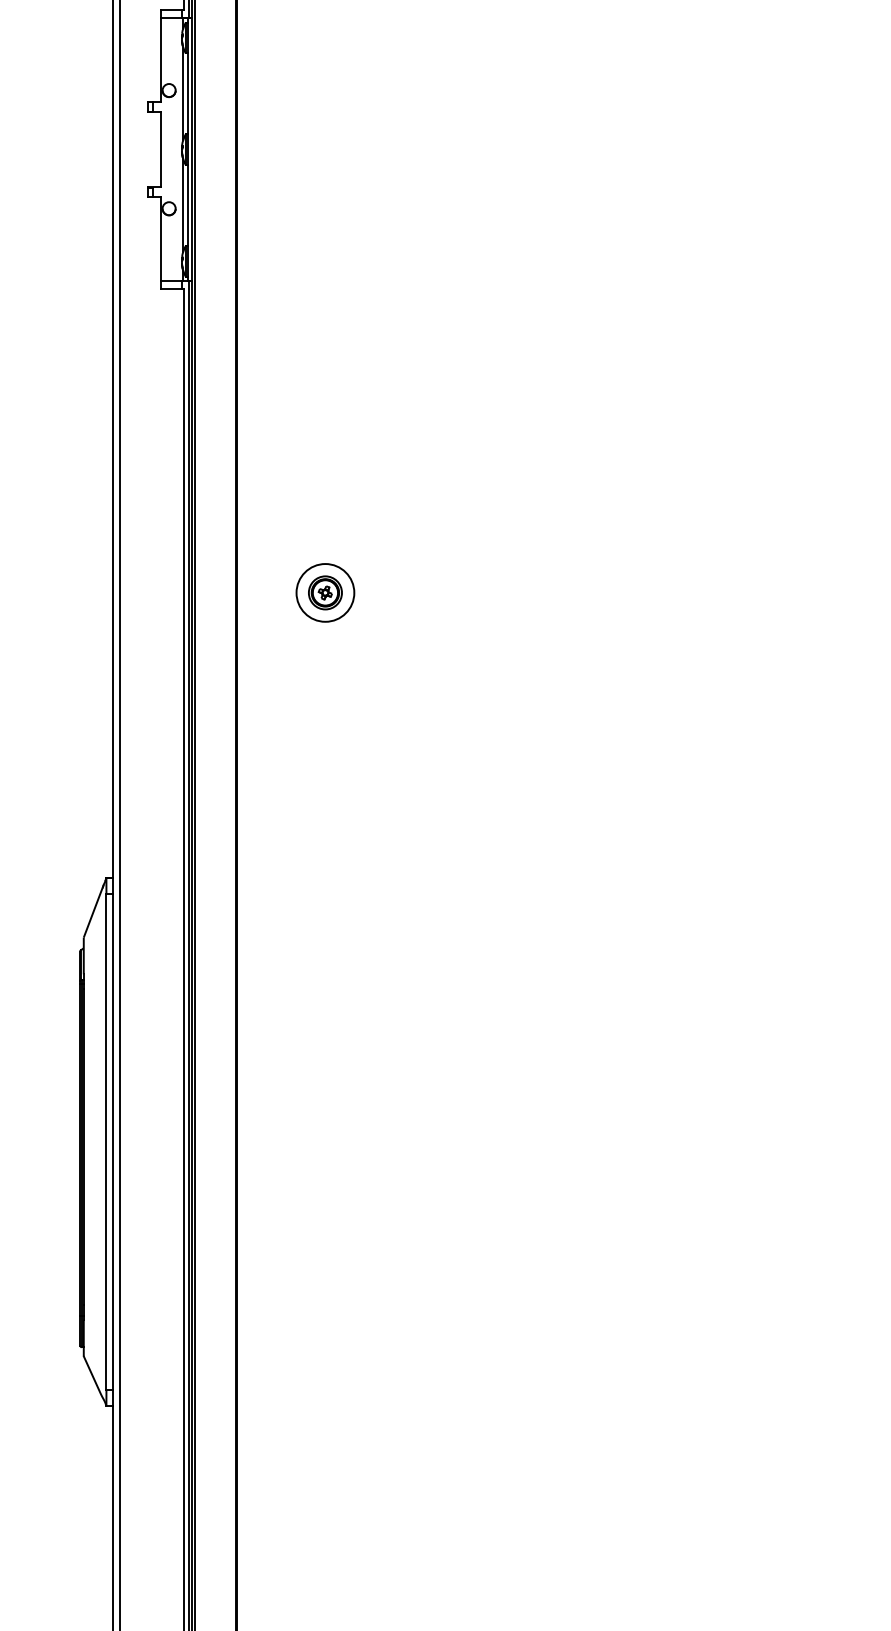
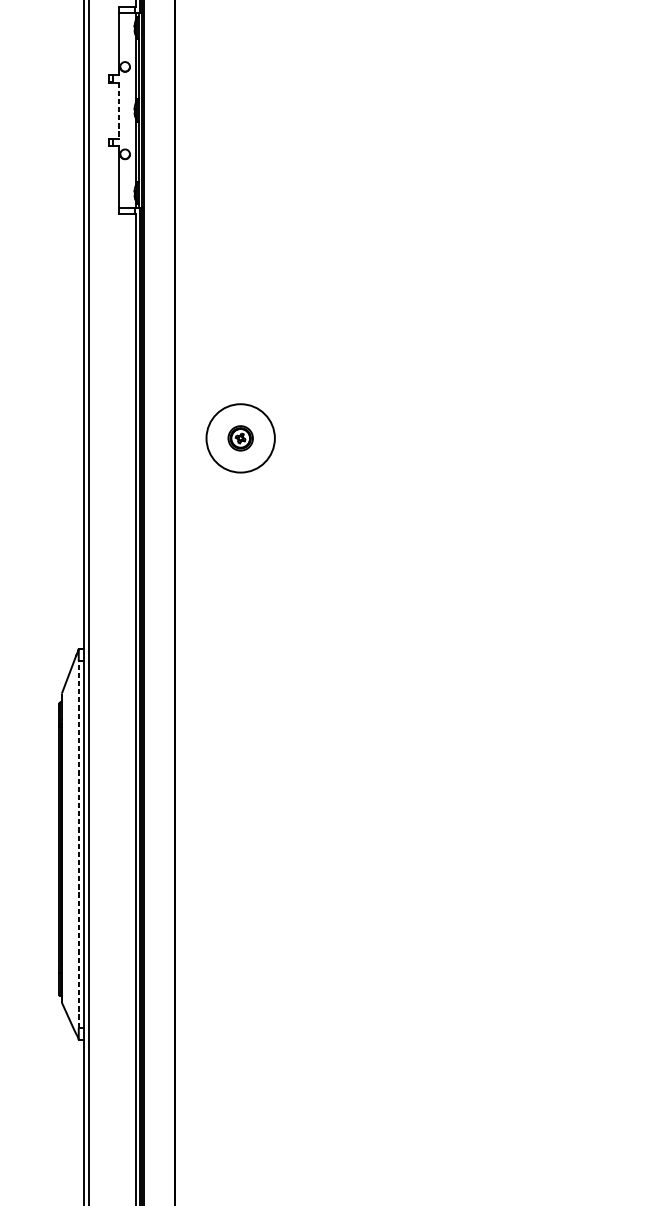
line: (160, 149) -> (118, 110), solid -> dashed
circle: (325, 592) -> (240, 438), size x1.6
line: (106, 1142) -> (78, 844), solid -> dashed

